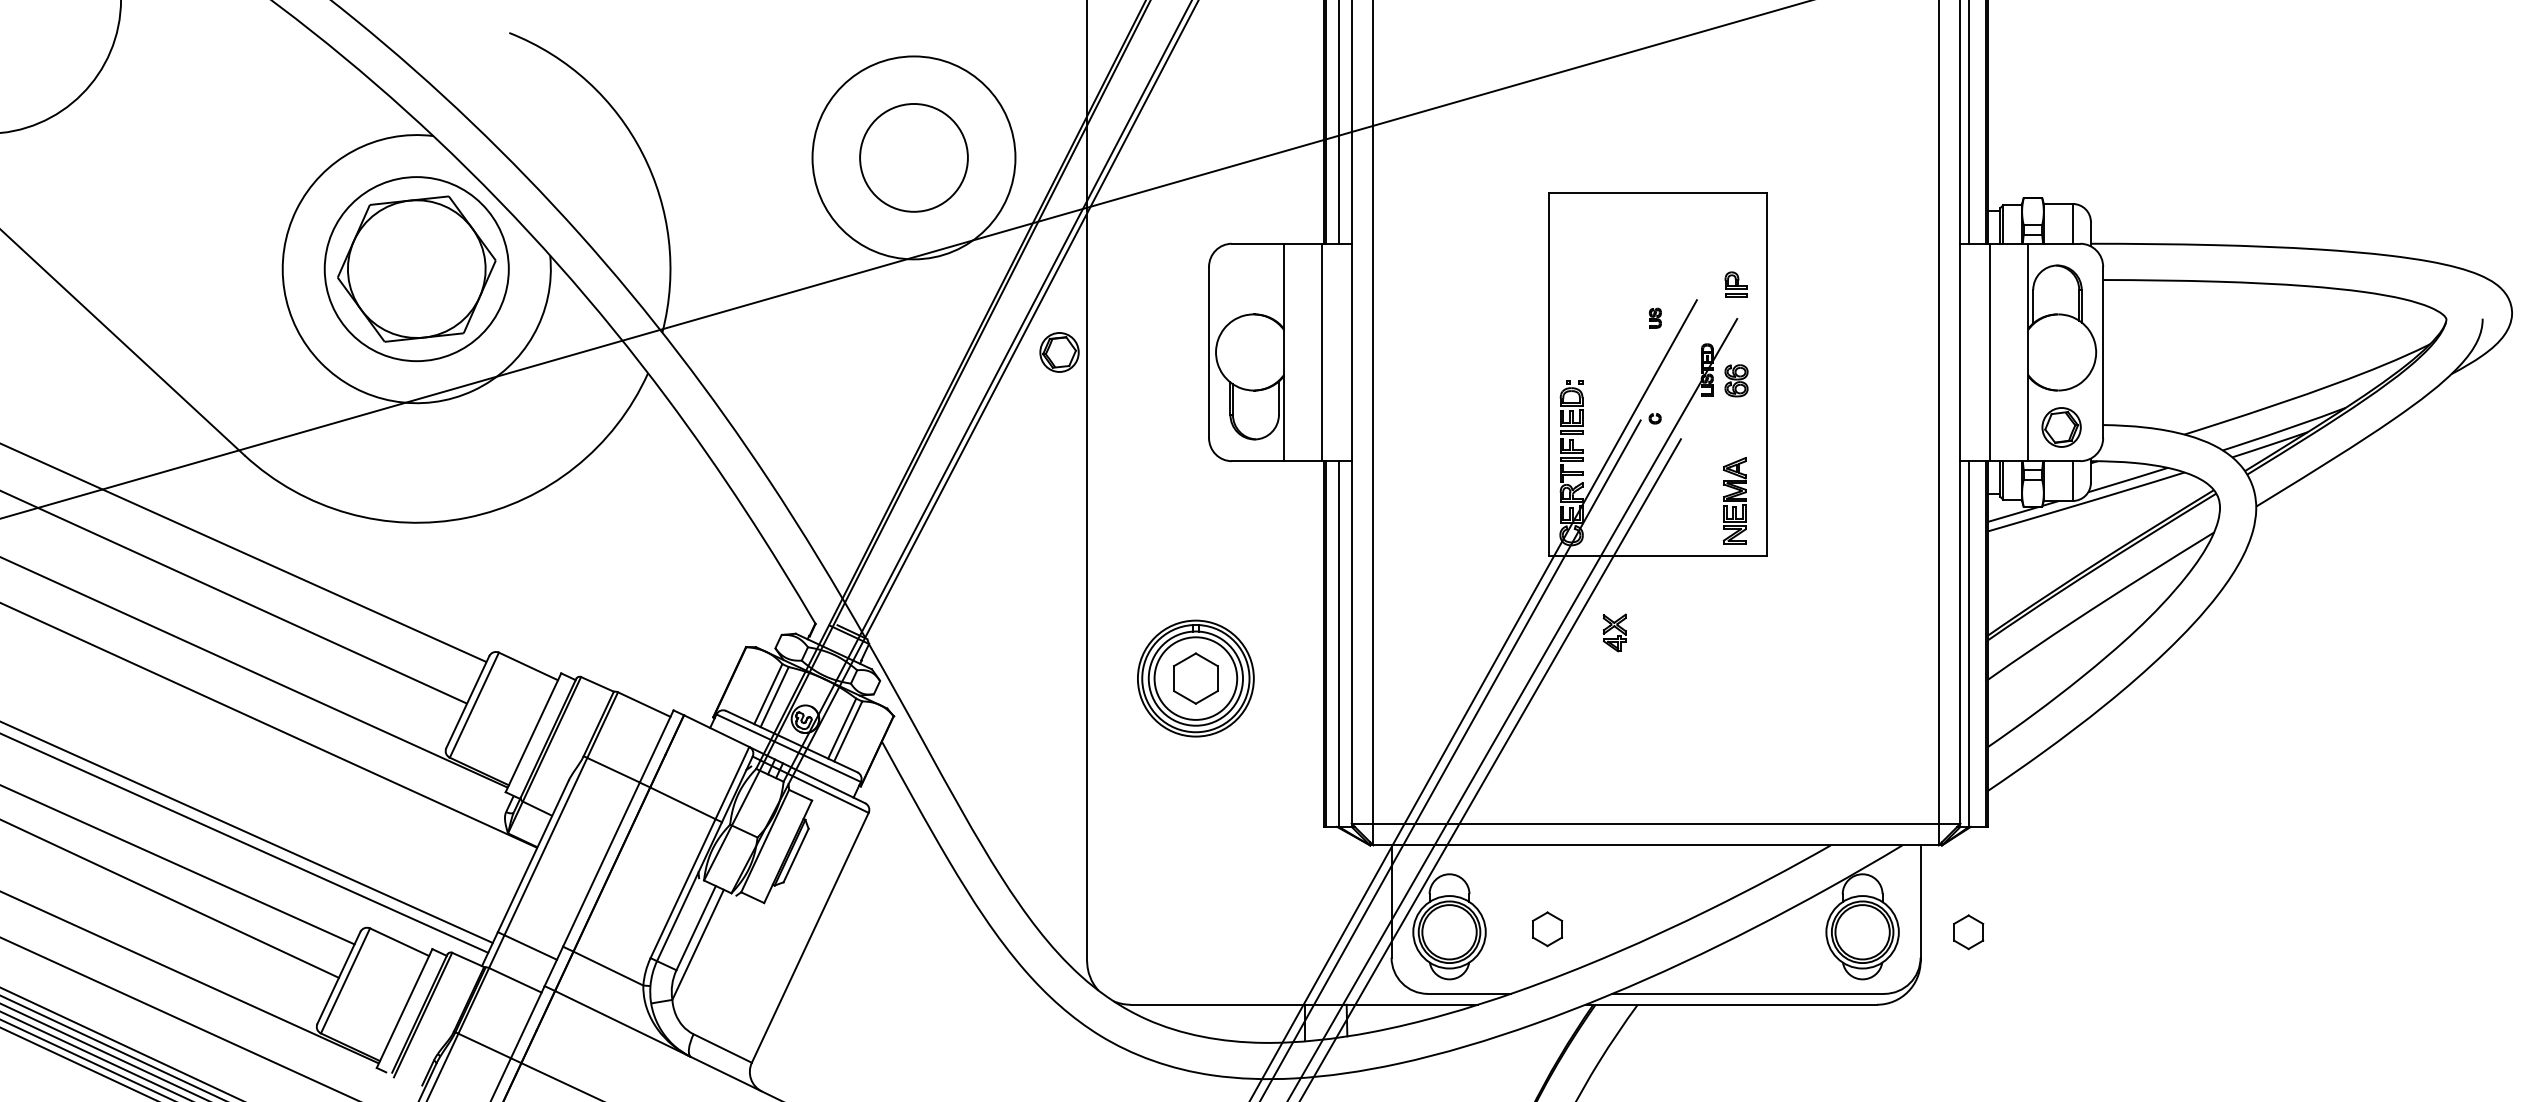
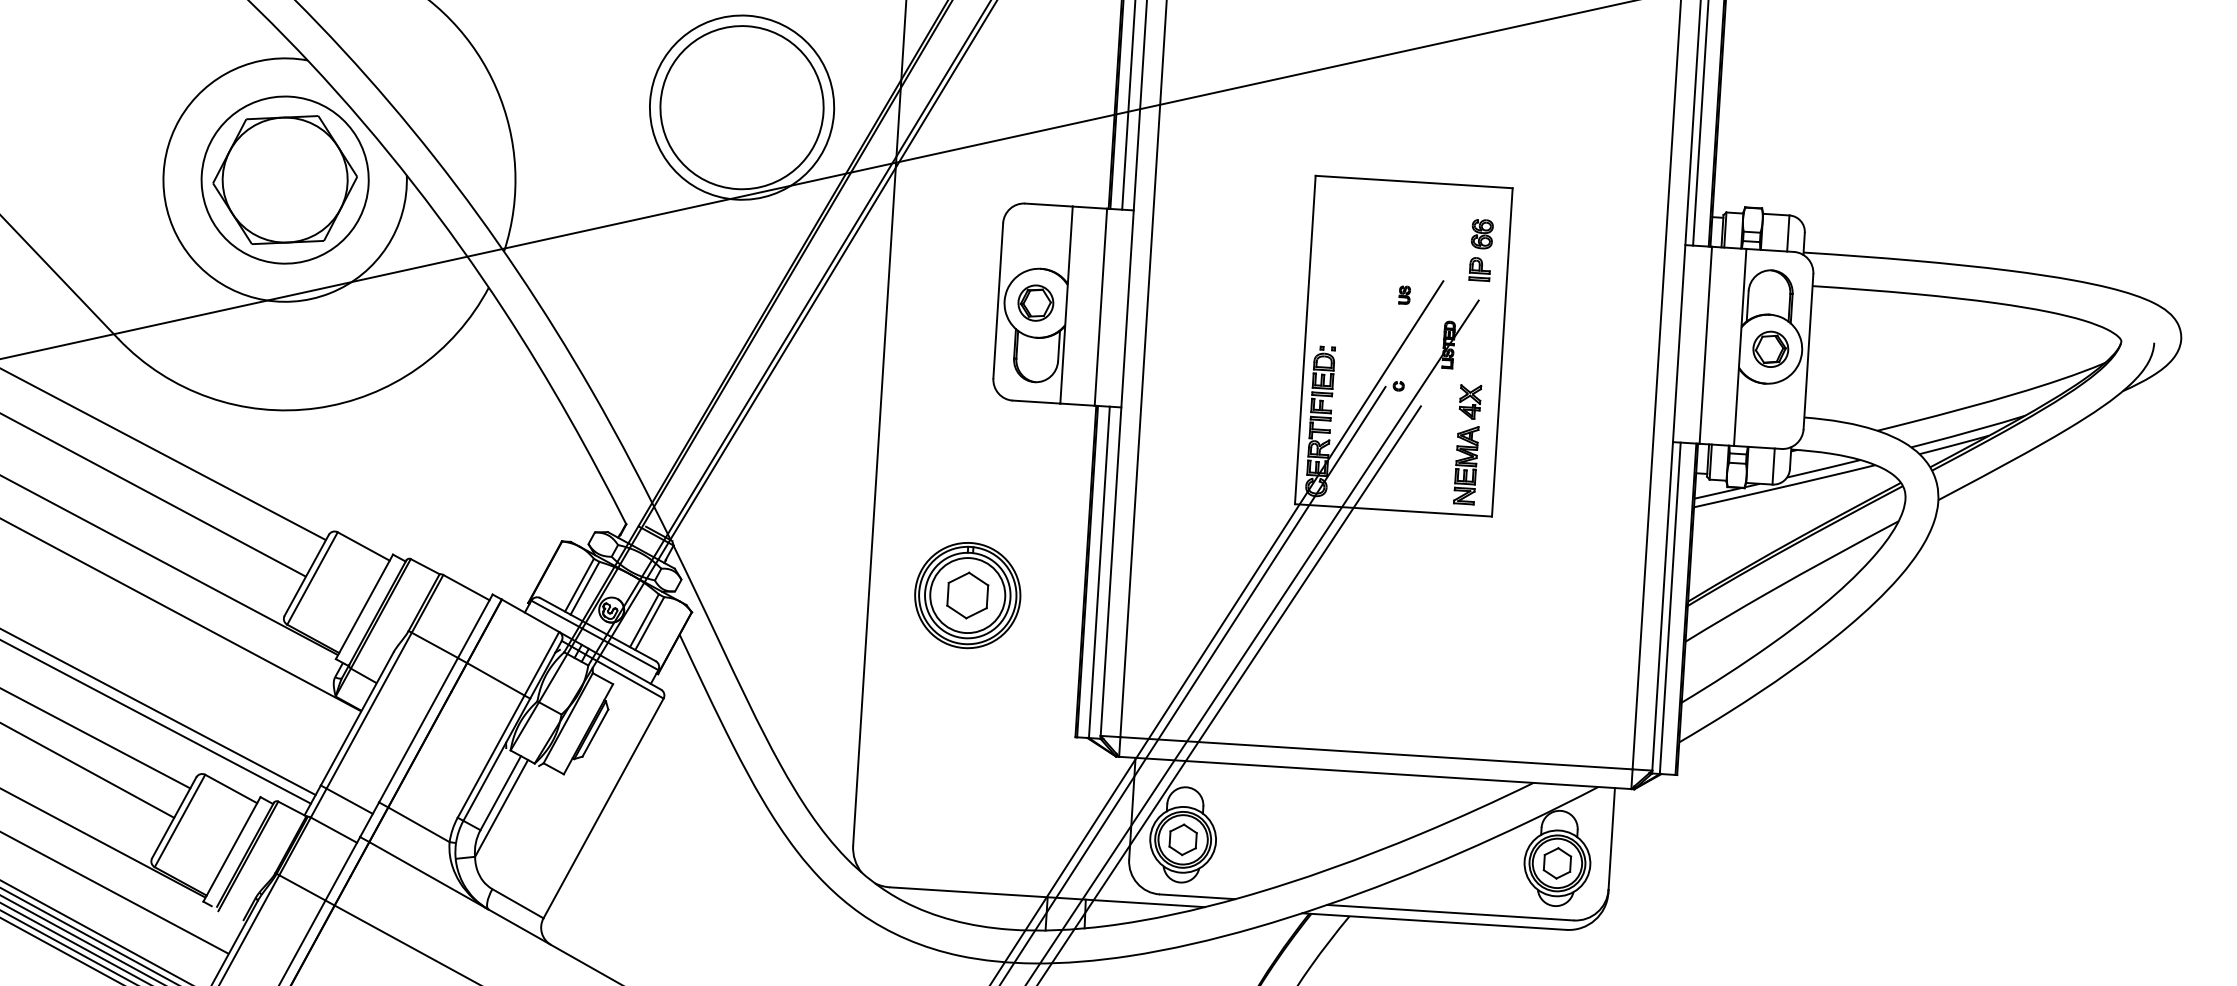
circle: (913, 157) -> (741, 107), size x1.67
part: (1059, 352) -> (1035, 303), moved
part: (1736, 380) -> (1482, 233), moved
part: (2061, 427) -> (1770, 349), moved
part: (1614, 632) -> (1469, 401), moved
part: (1547, 929) -> (1183, 840), moved
part: (1968, 932) -> (1557, 863), moved

